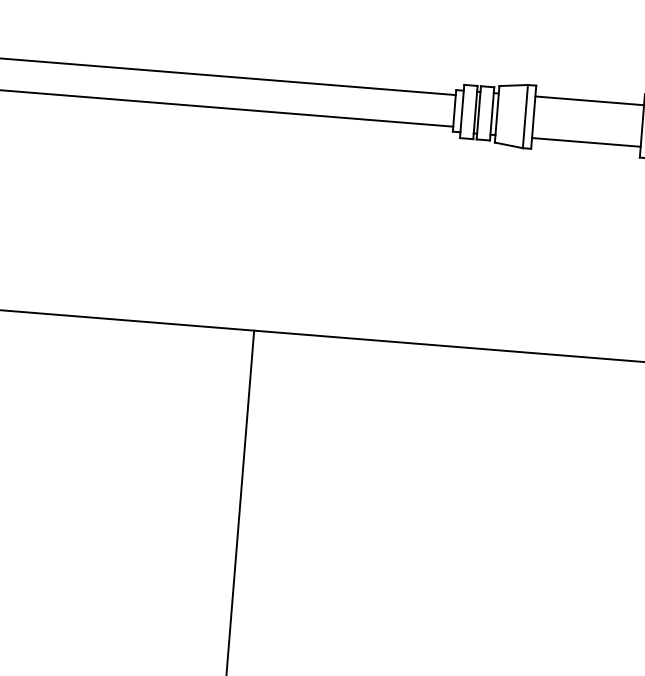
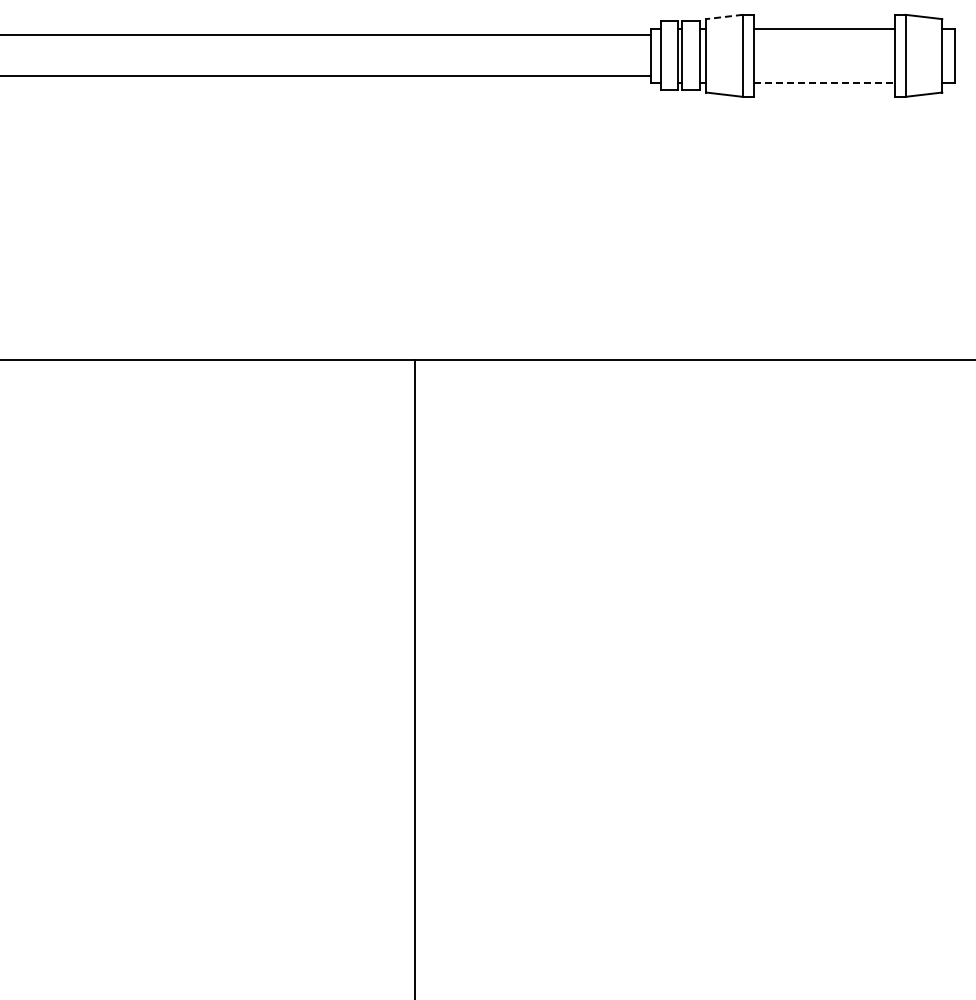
line: (513, 85) -> (724, 17), solid -> dashed
line: (586, 142) -> (824, 82), solid -> dashed

